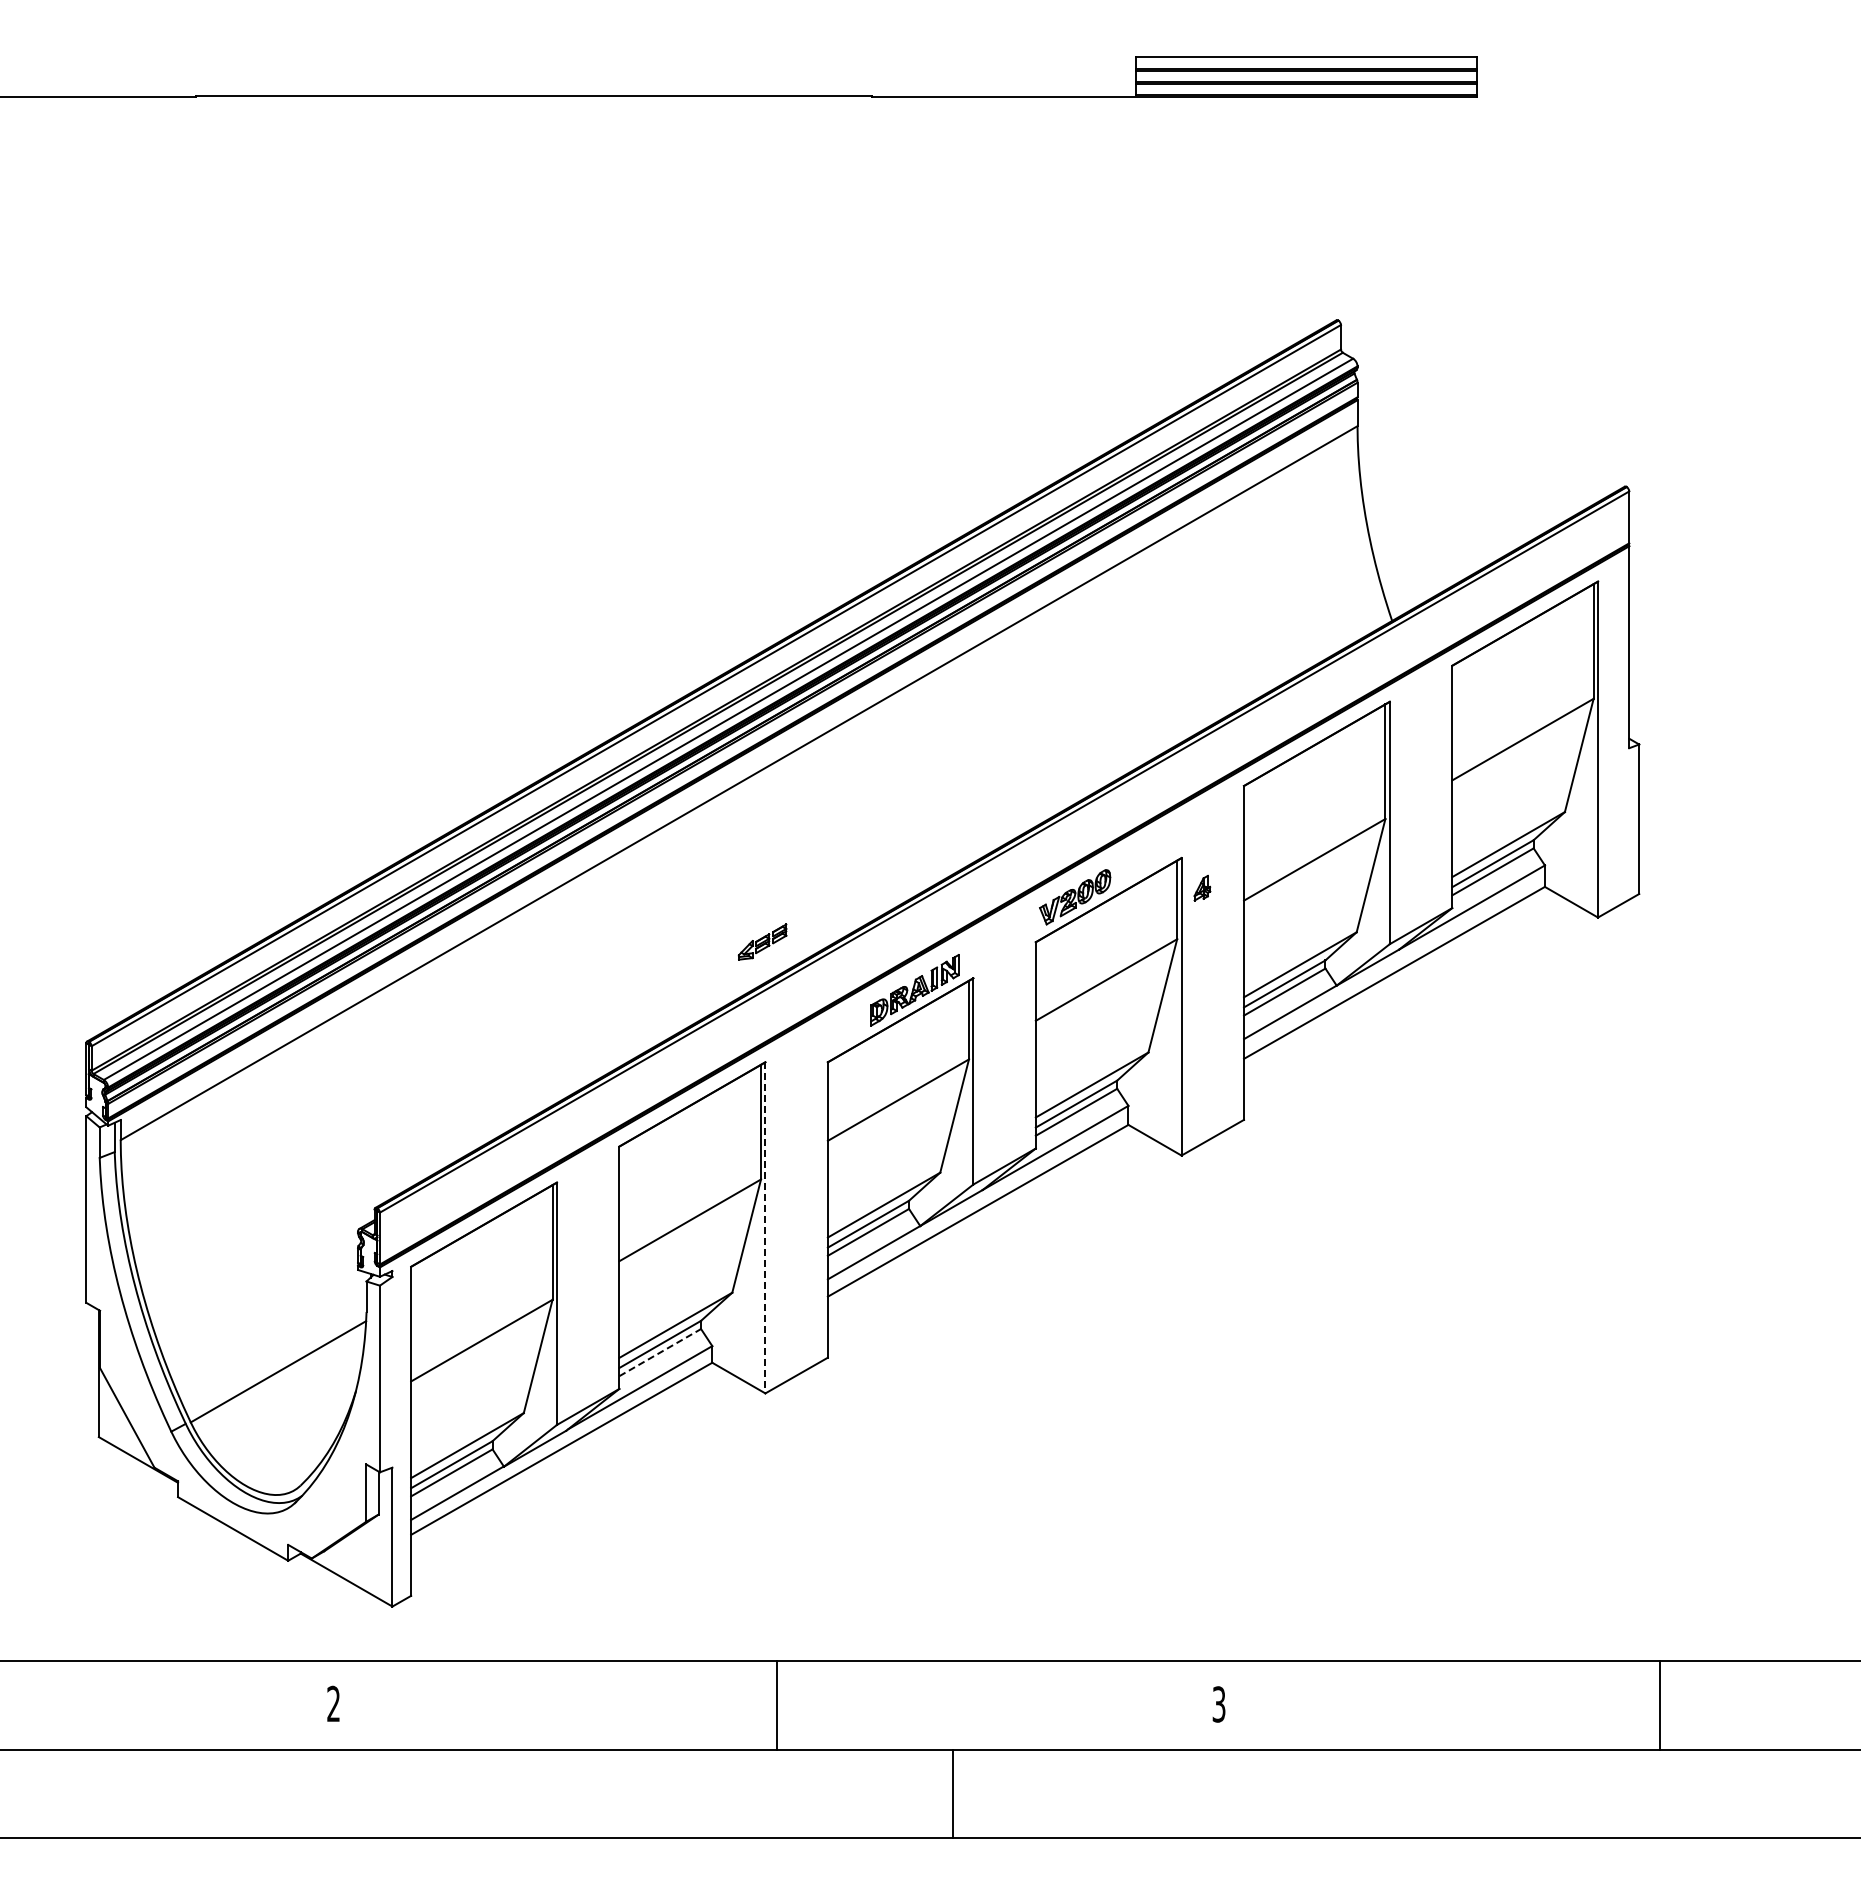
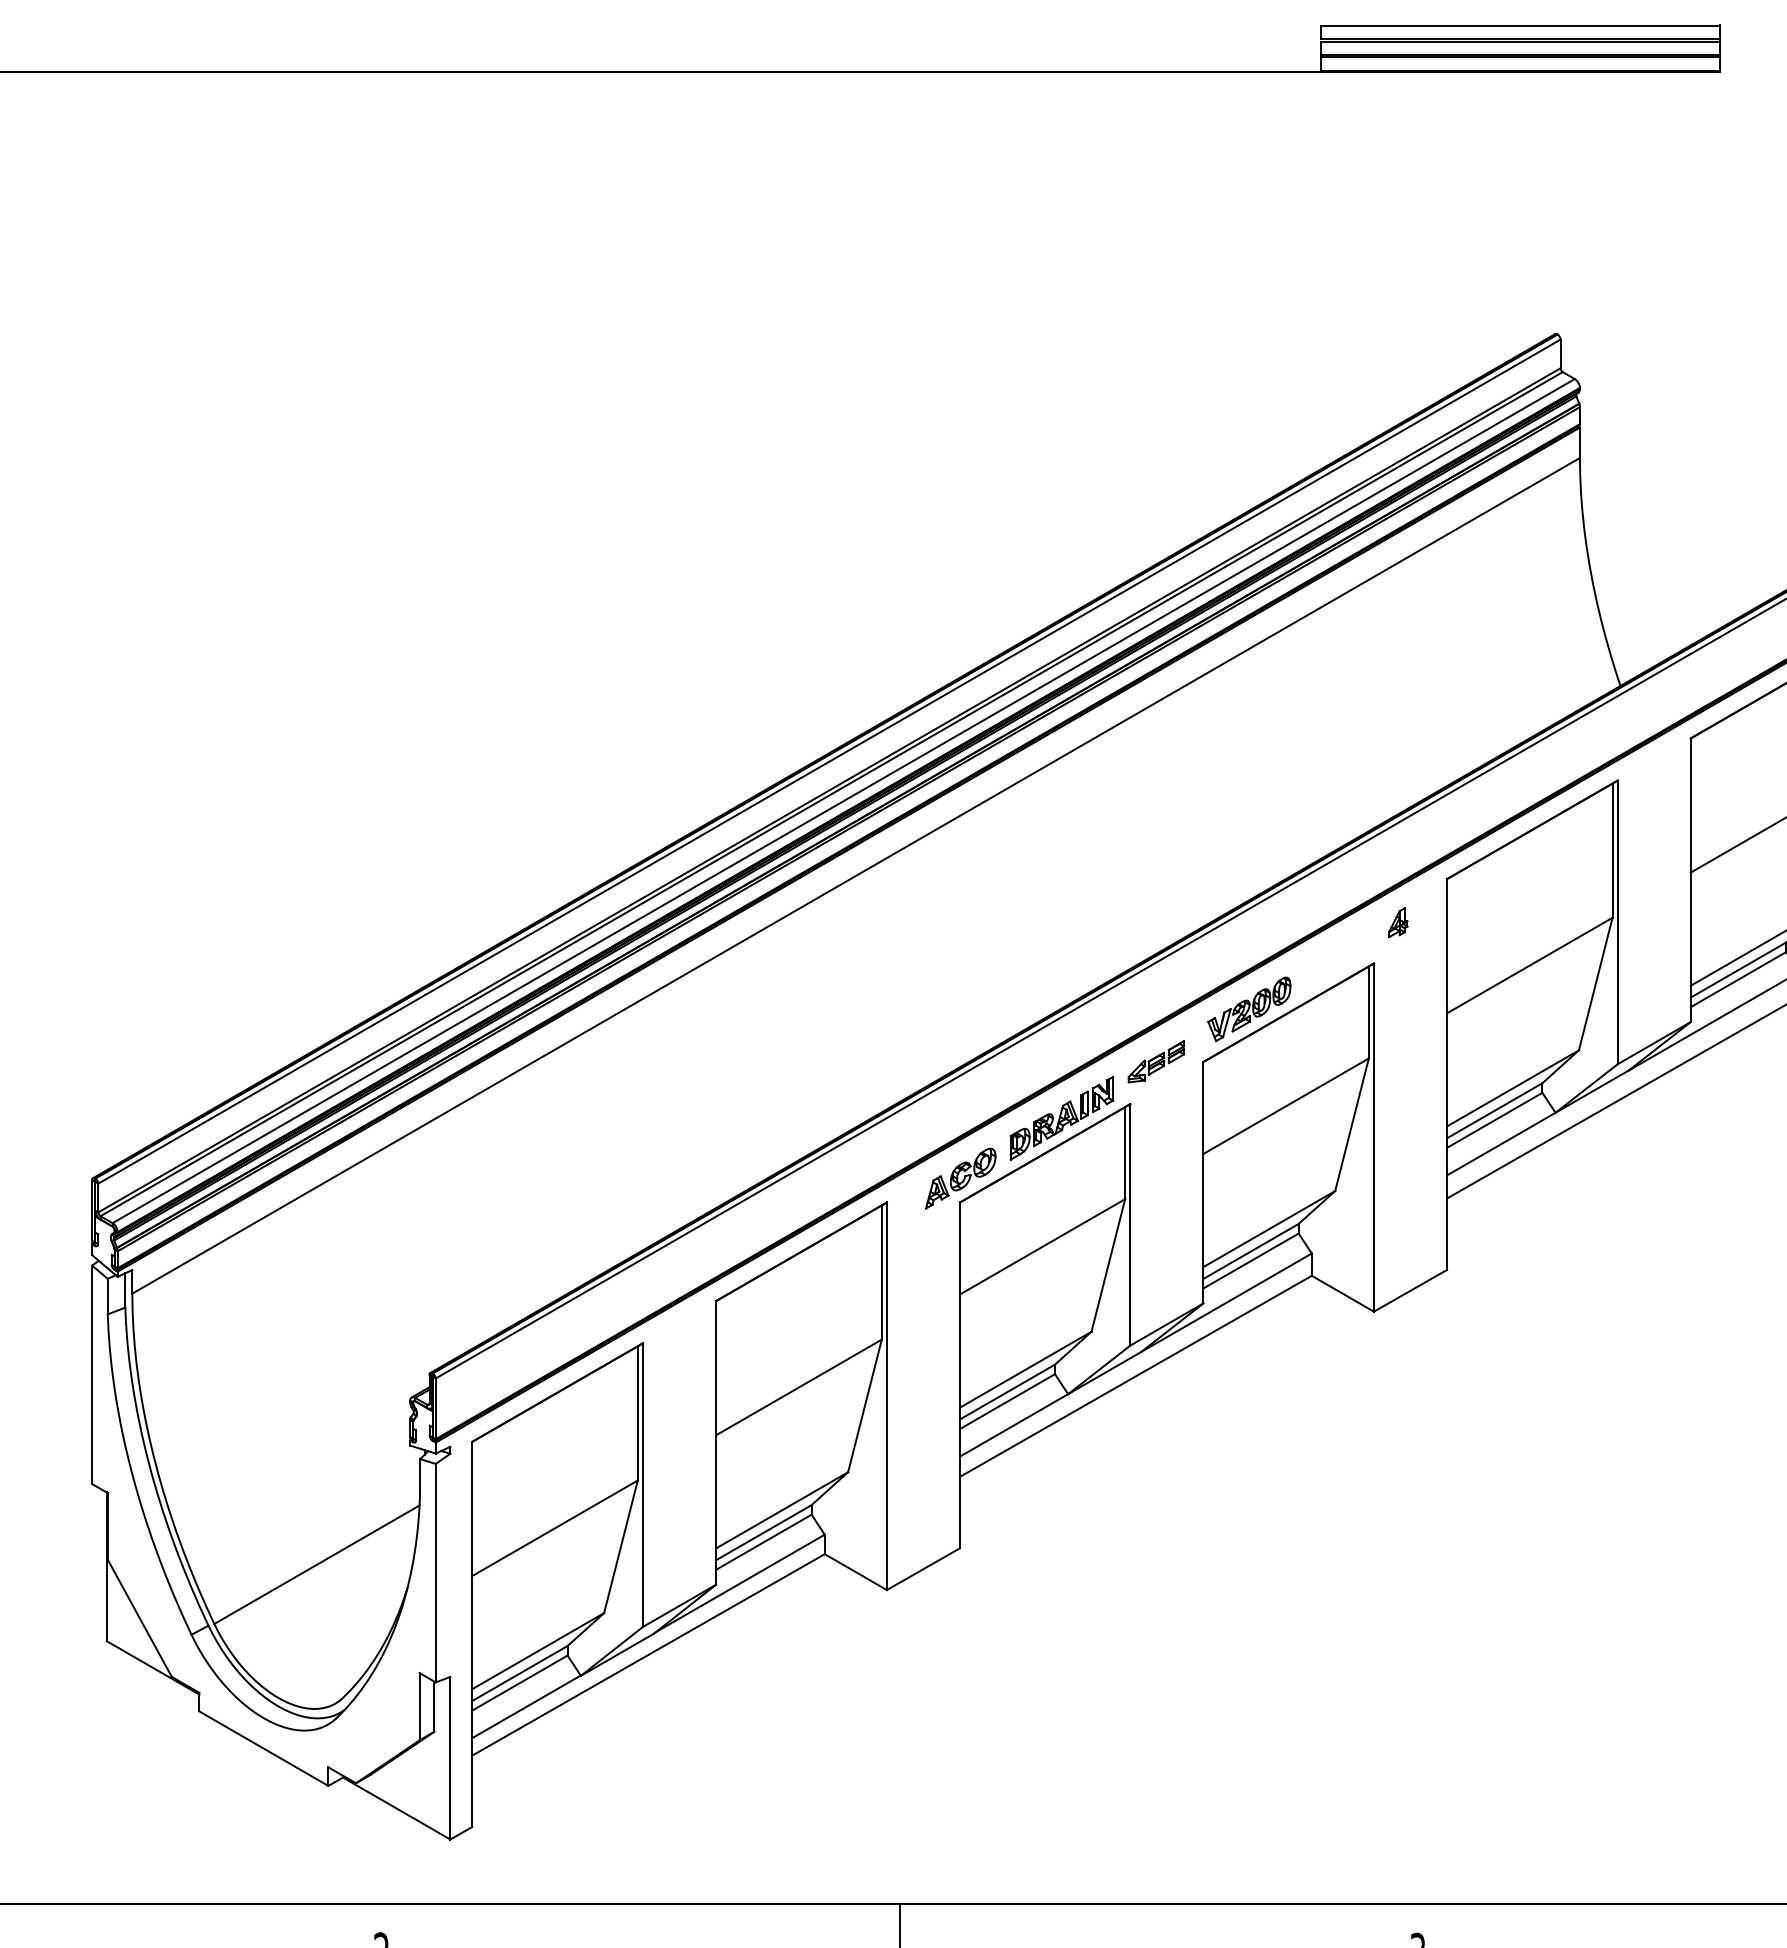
part: (1202, 887) -> (1398, 921), moved
part: (762, 941) -> (1156, 1061), moved
part: (828, 1041) -> (960, 1178), added
line: (765, 1227) -> (887, 1395), dashed -> solid
line: (660, 1352) -> (764, 1542), dashed -> solid

